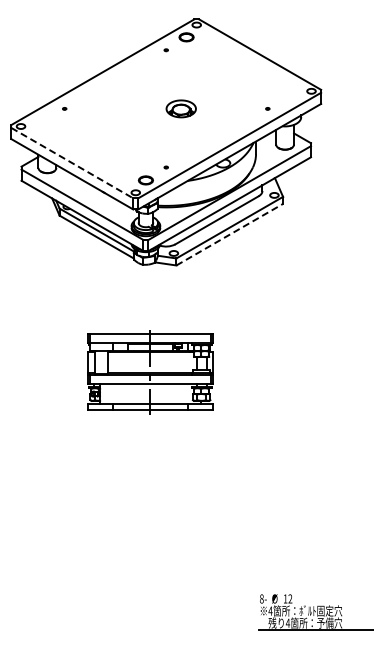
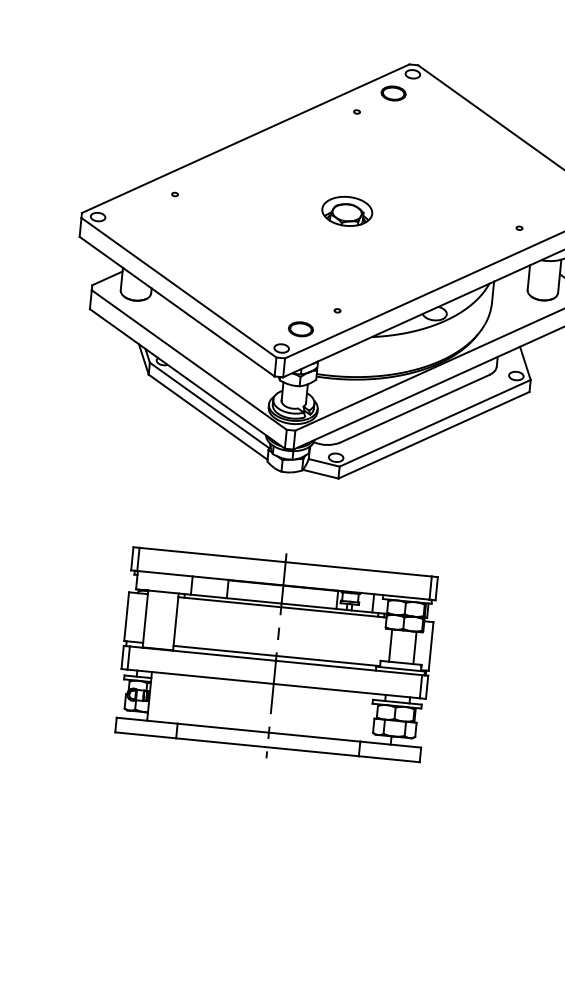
part: (180, 108) -> (346, 210), moved
line: (72, 163) -> (179, 288), dashed -> solid
line: (229, 234) -> (433, 434), dashed -> solid
part: (150, 372) -> (276, 655), size x1.43

